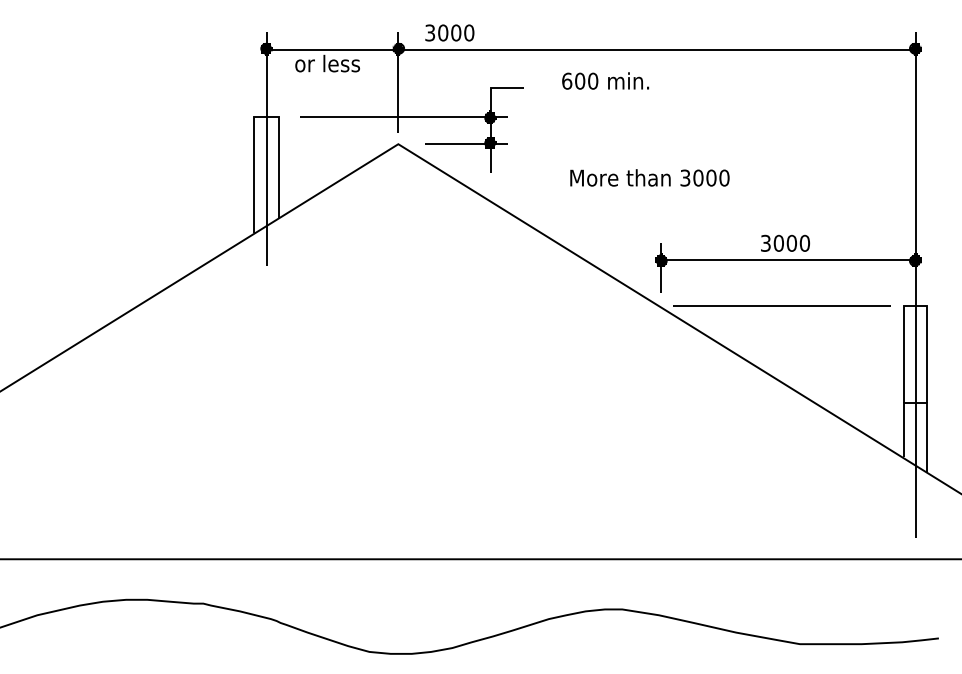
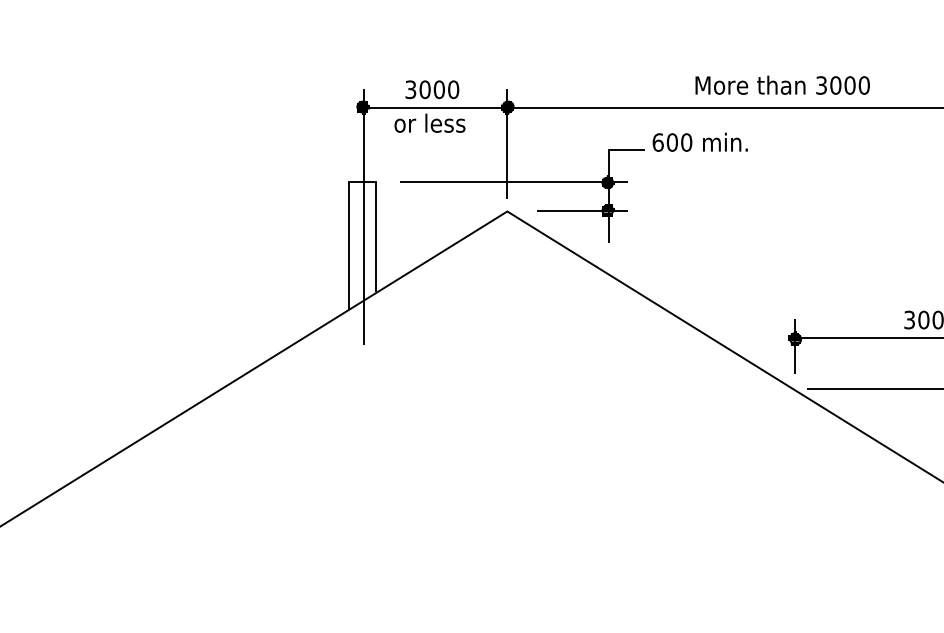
text: (449, 32) -> (431, 89), moved
text: (605, 80) -> (700, 141), moved
text: (649, 177) -> (782, 84), moved

